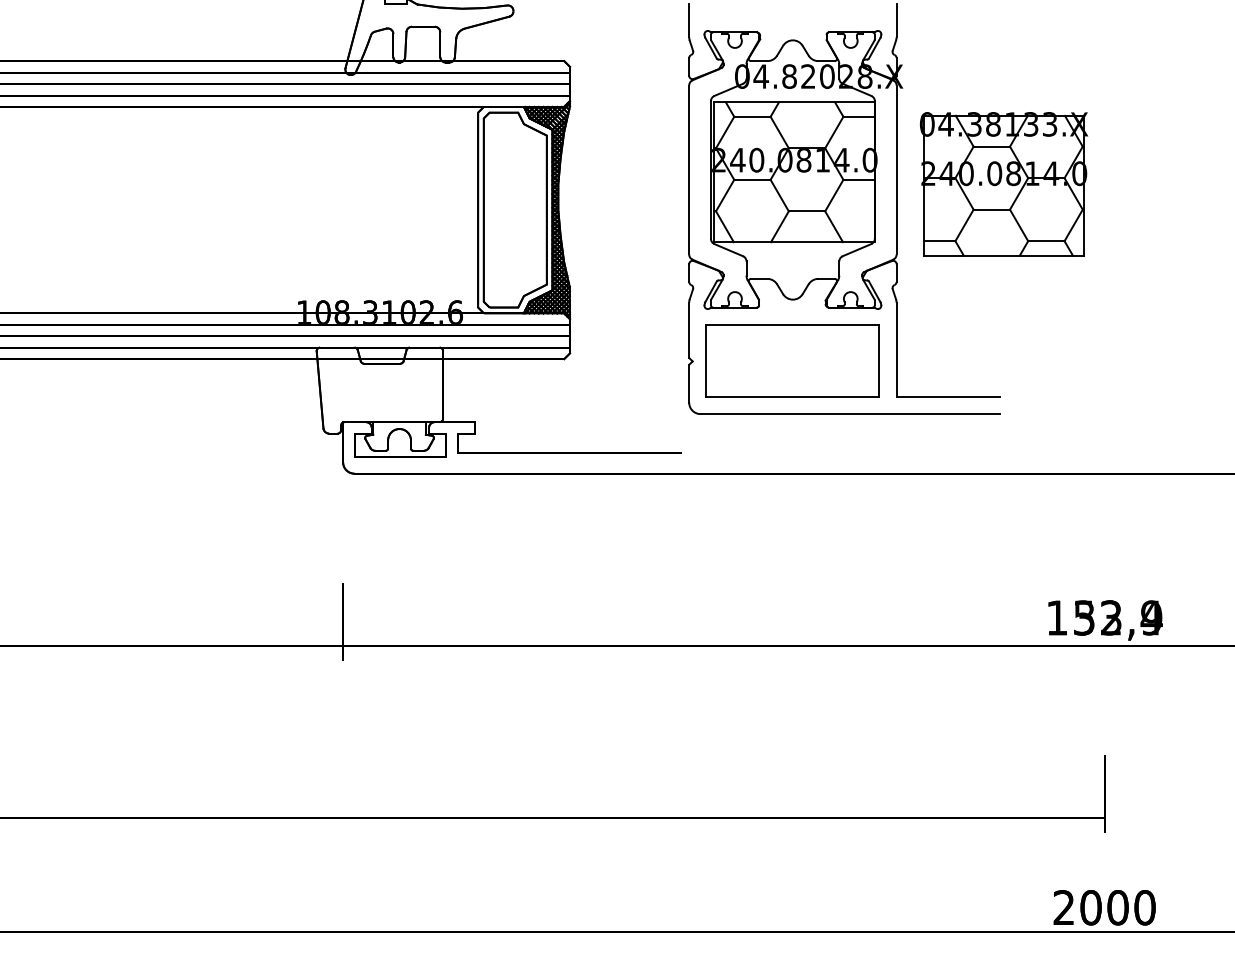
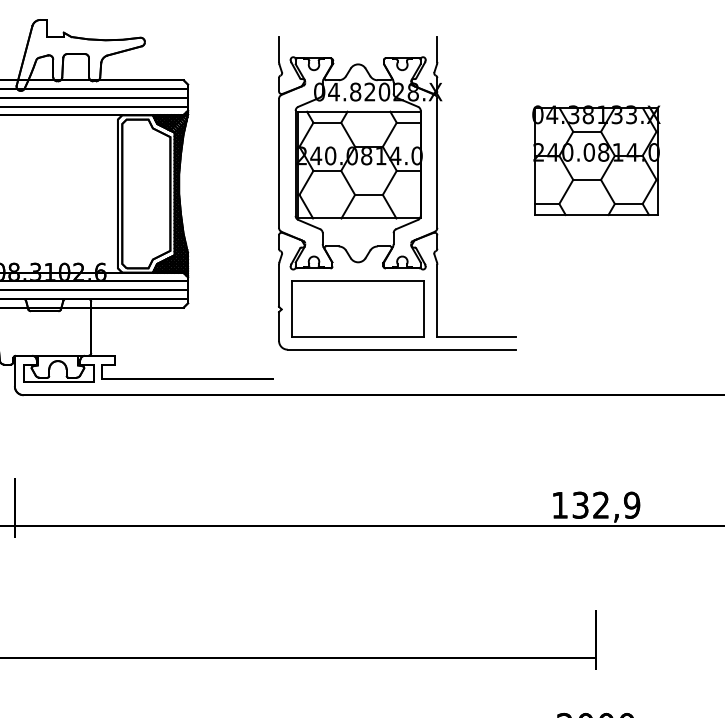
part: (1004, 184) -> (596, 160), moved
text: (1118, 617) -> (606, 504), 153,4 -> 132,9

